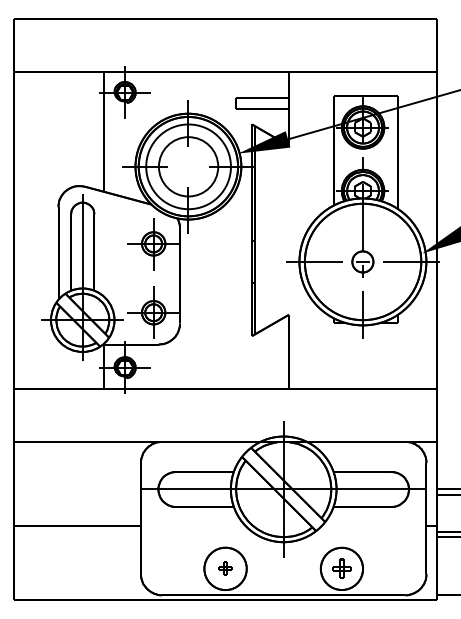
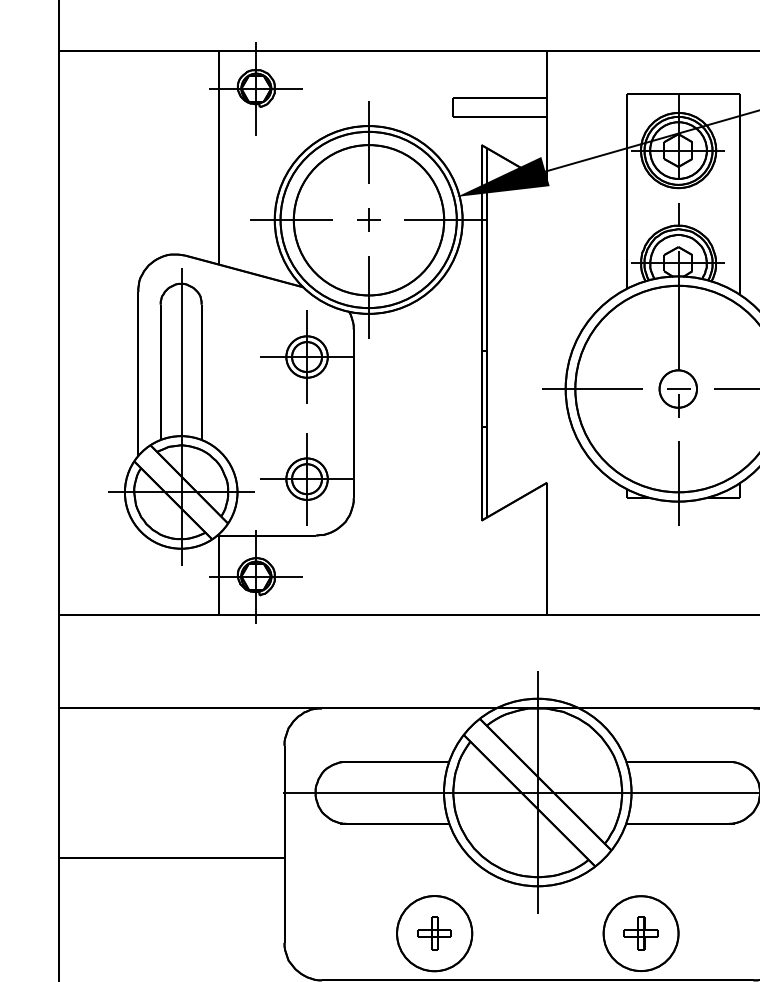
circle: (188, 166) -> (368, 219), size x1.43
part: (188, 166) -> (368, 219), added
part: (225, 568) -> (434, 932), size x1.43

